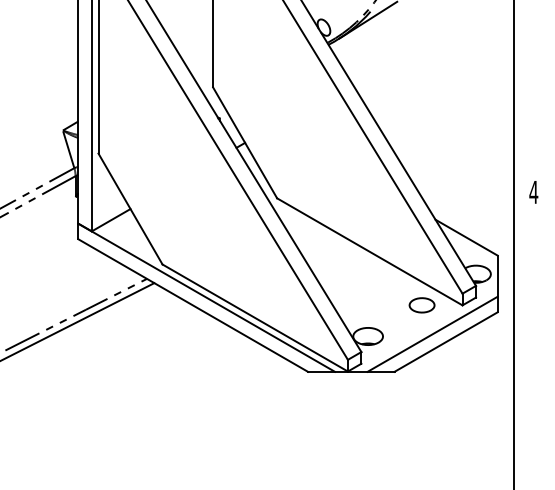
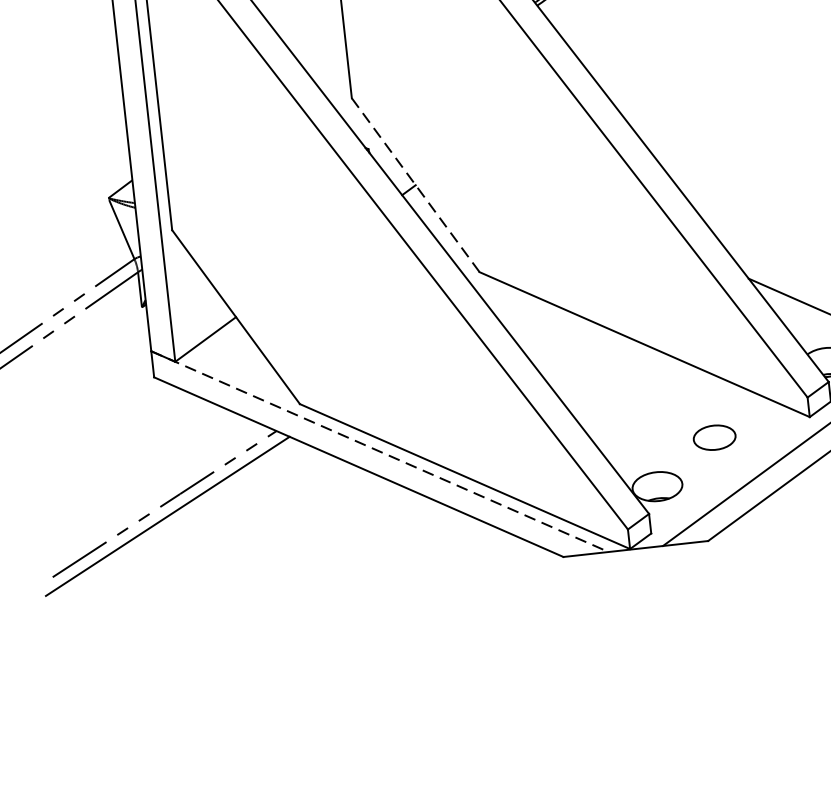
line: (245, 143) -> (416, 186), solid -> dashed
line: (207, 298) -> (381, 452), solid -> dashed
part: (421, 305) -> (713, 438), moved

